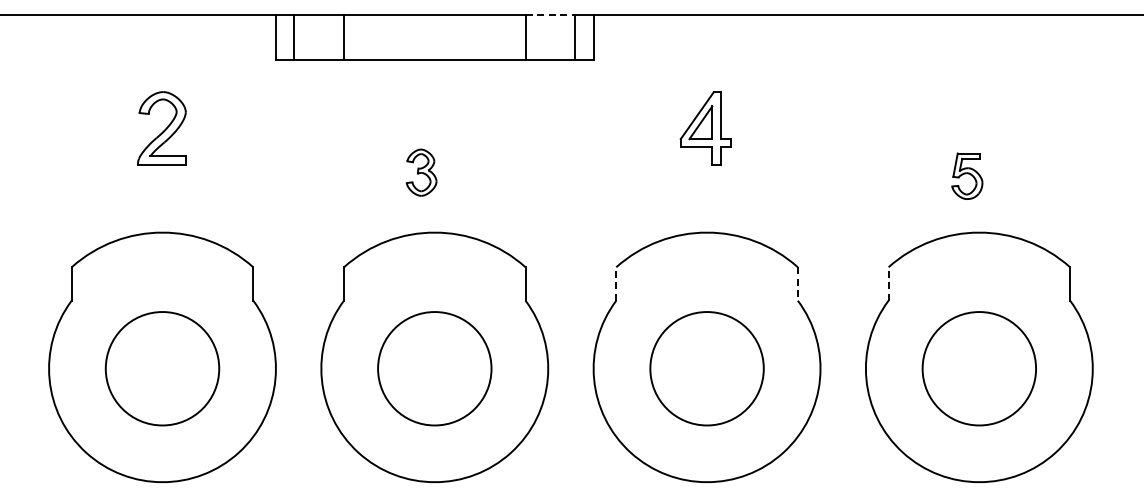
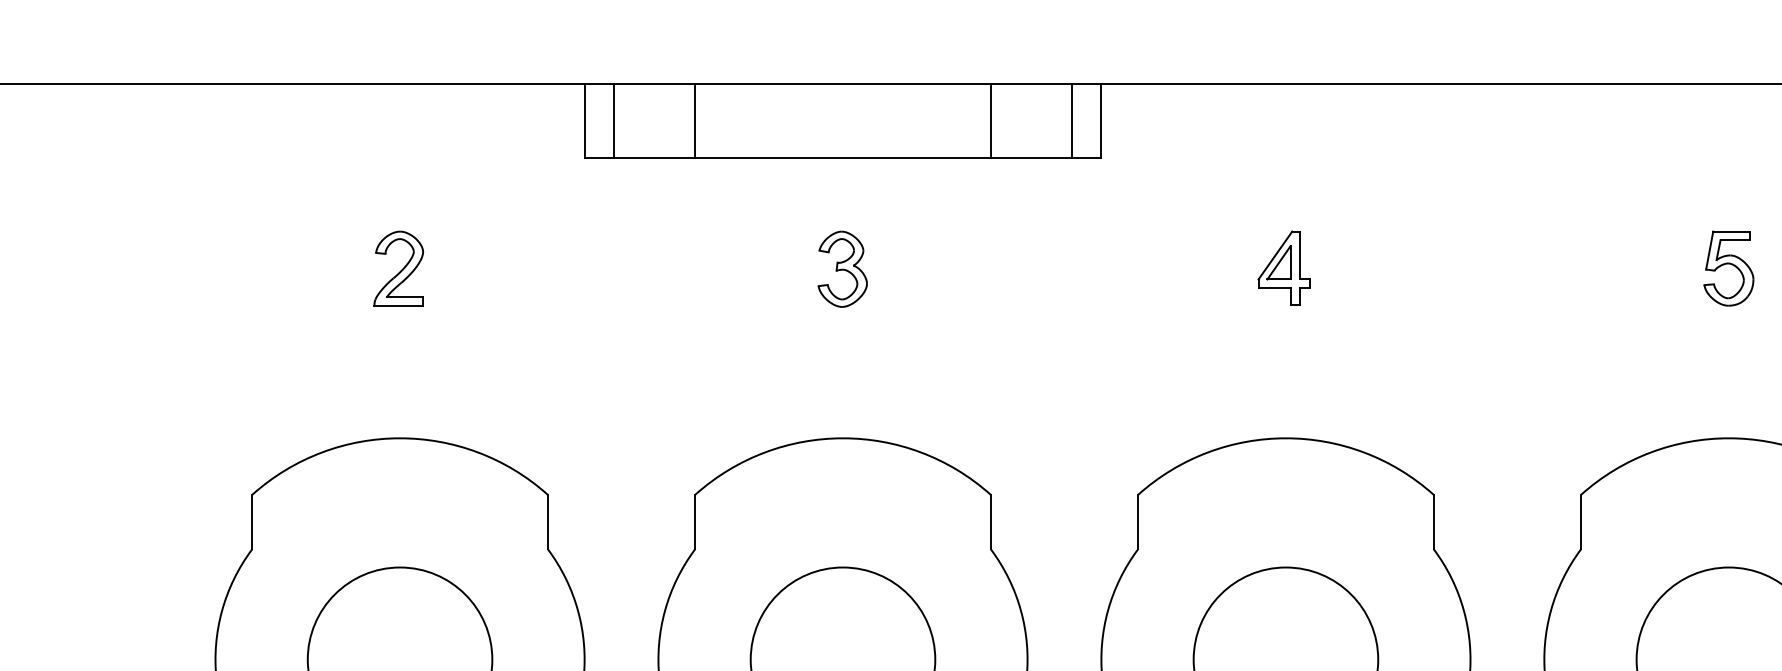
line: (550, 14) -> (1031, 83), dashed -> solid
part: (161, 127) -> (398, 267), size x0.62
part: (705, 127) -> (1283, 267), size x0.62
part: (421, 172) -> (842, 268), moved
part: (967, 175) -> (1729, 267), moved
line: (616, 283) -> (1138, 521), dashed -> solid
line: (797, 283) -> (1433, 521), dashed -> solid
line: (888, 283) -> (1581, 521), dashed -> solid

